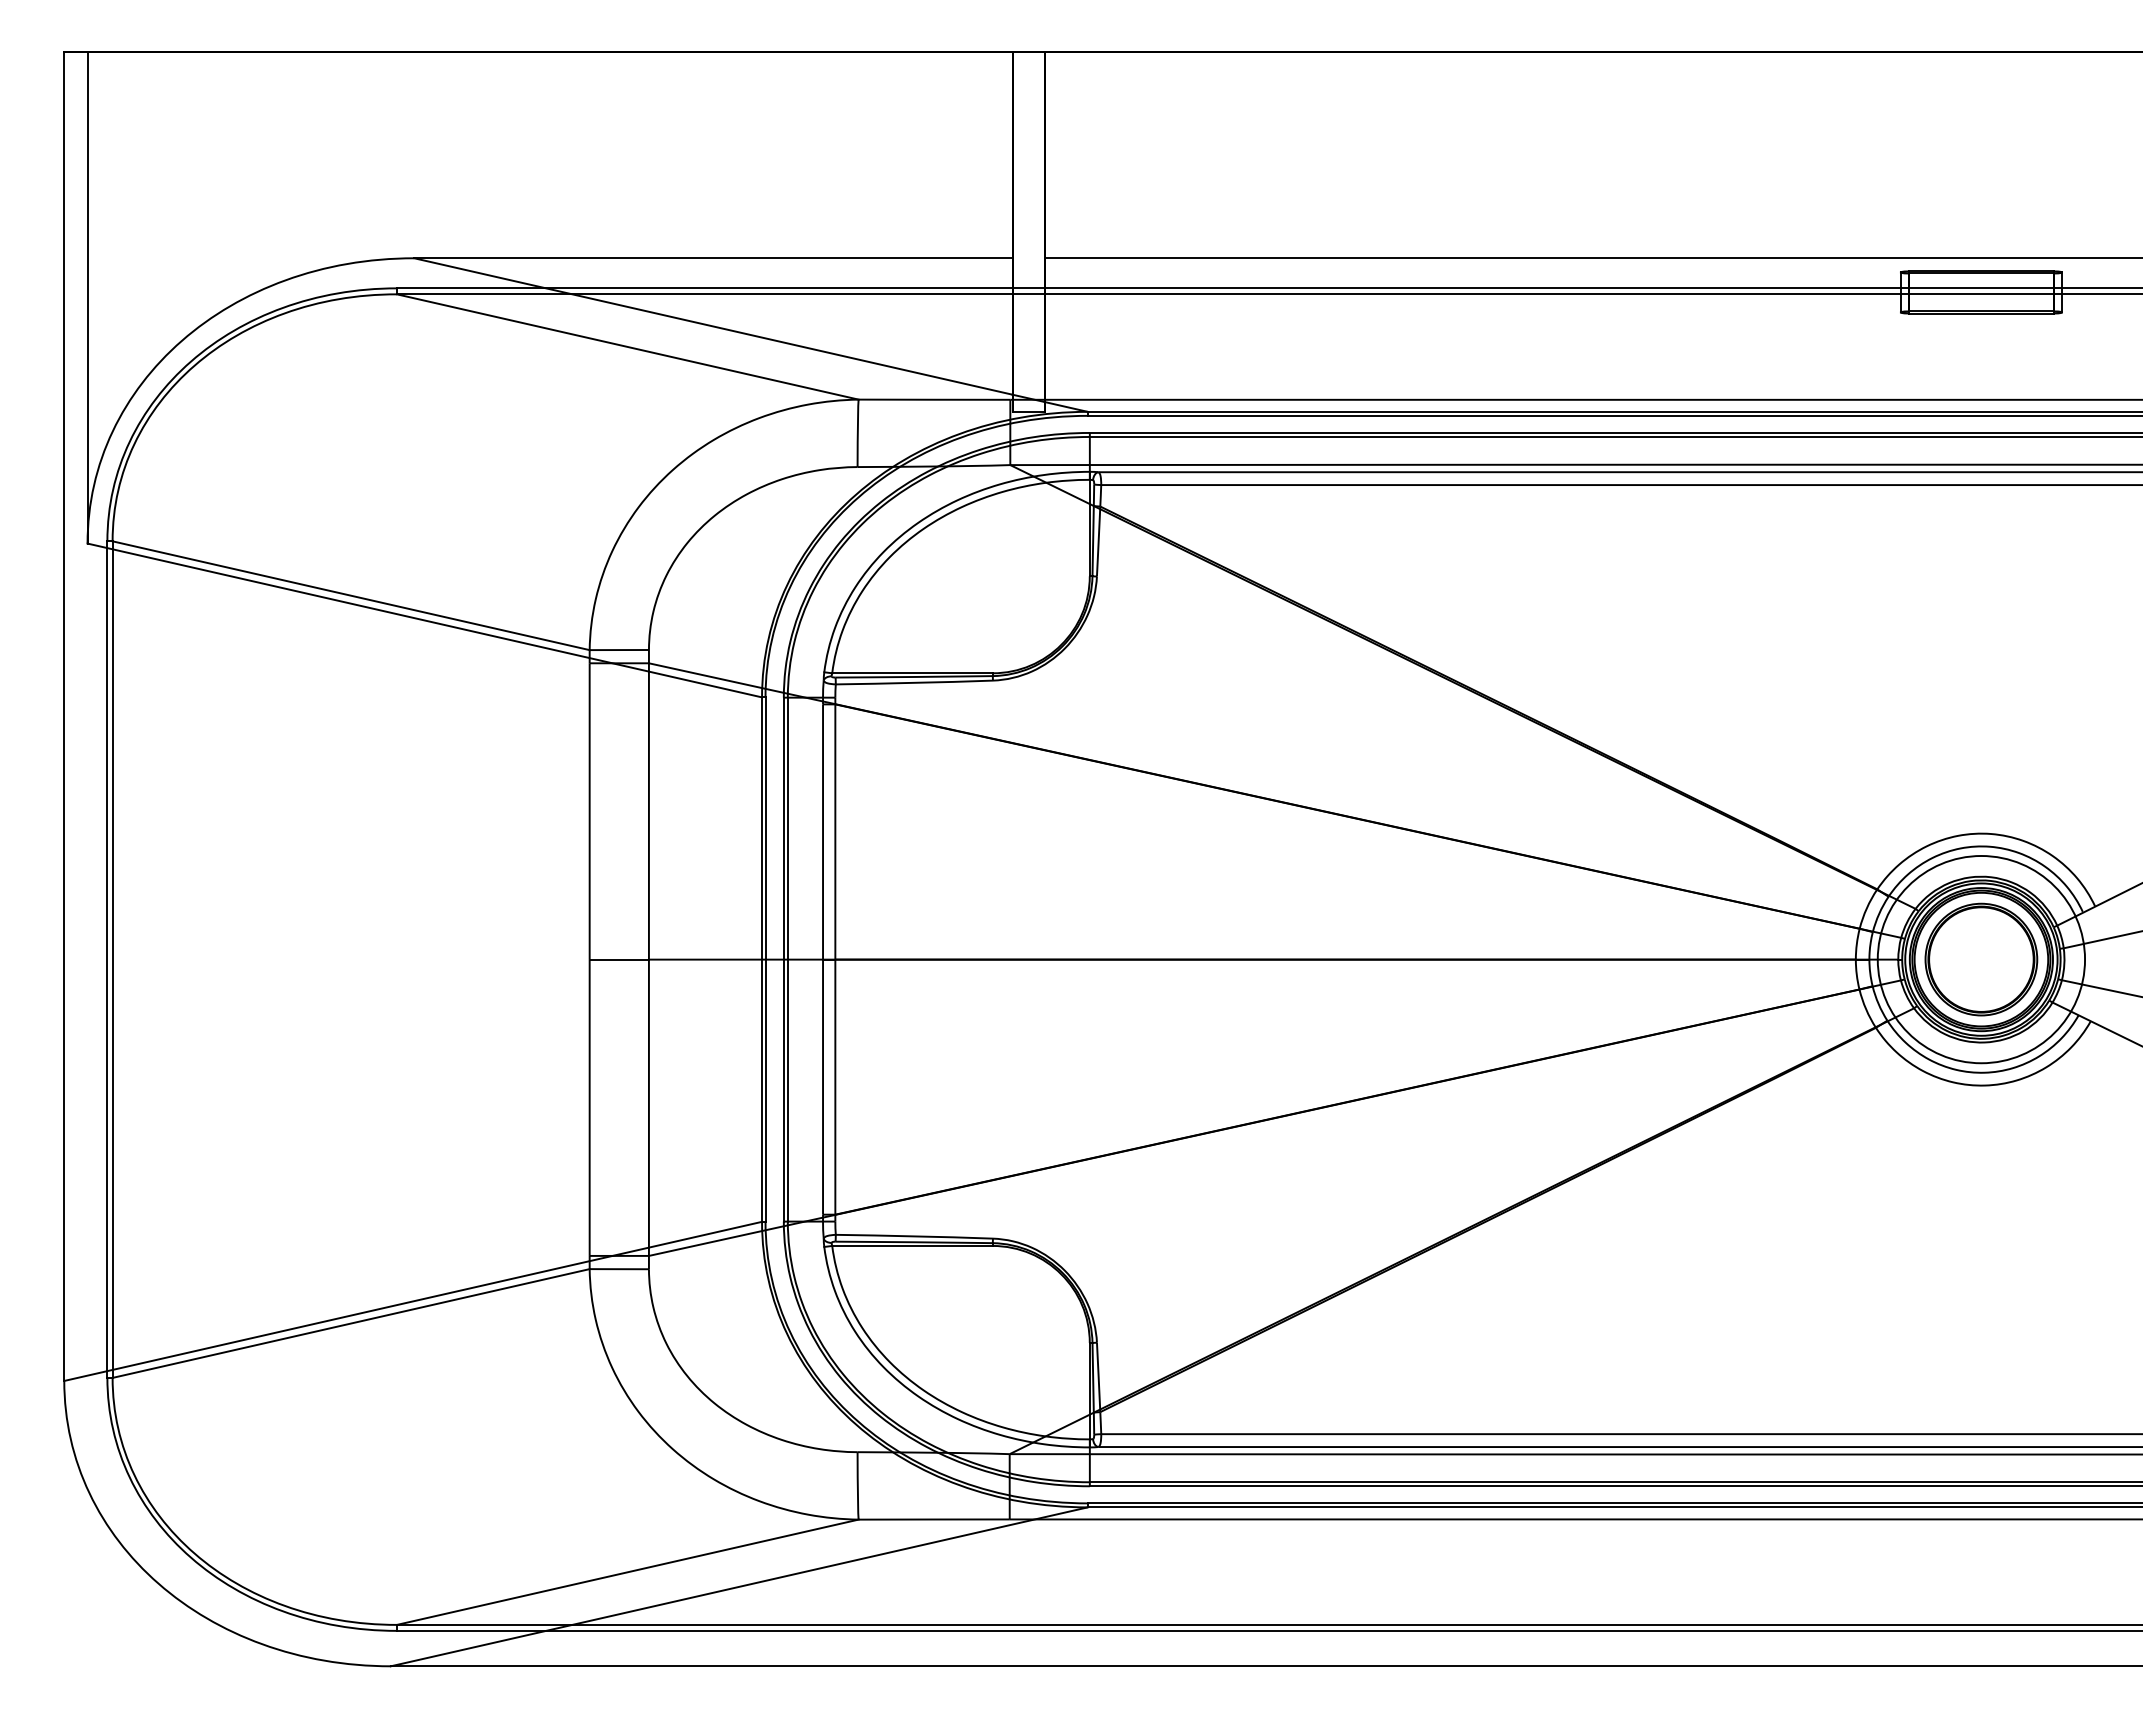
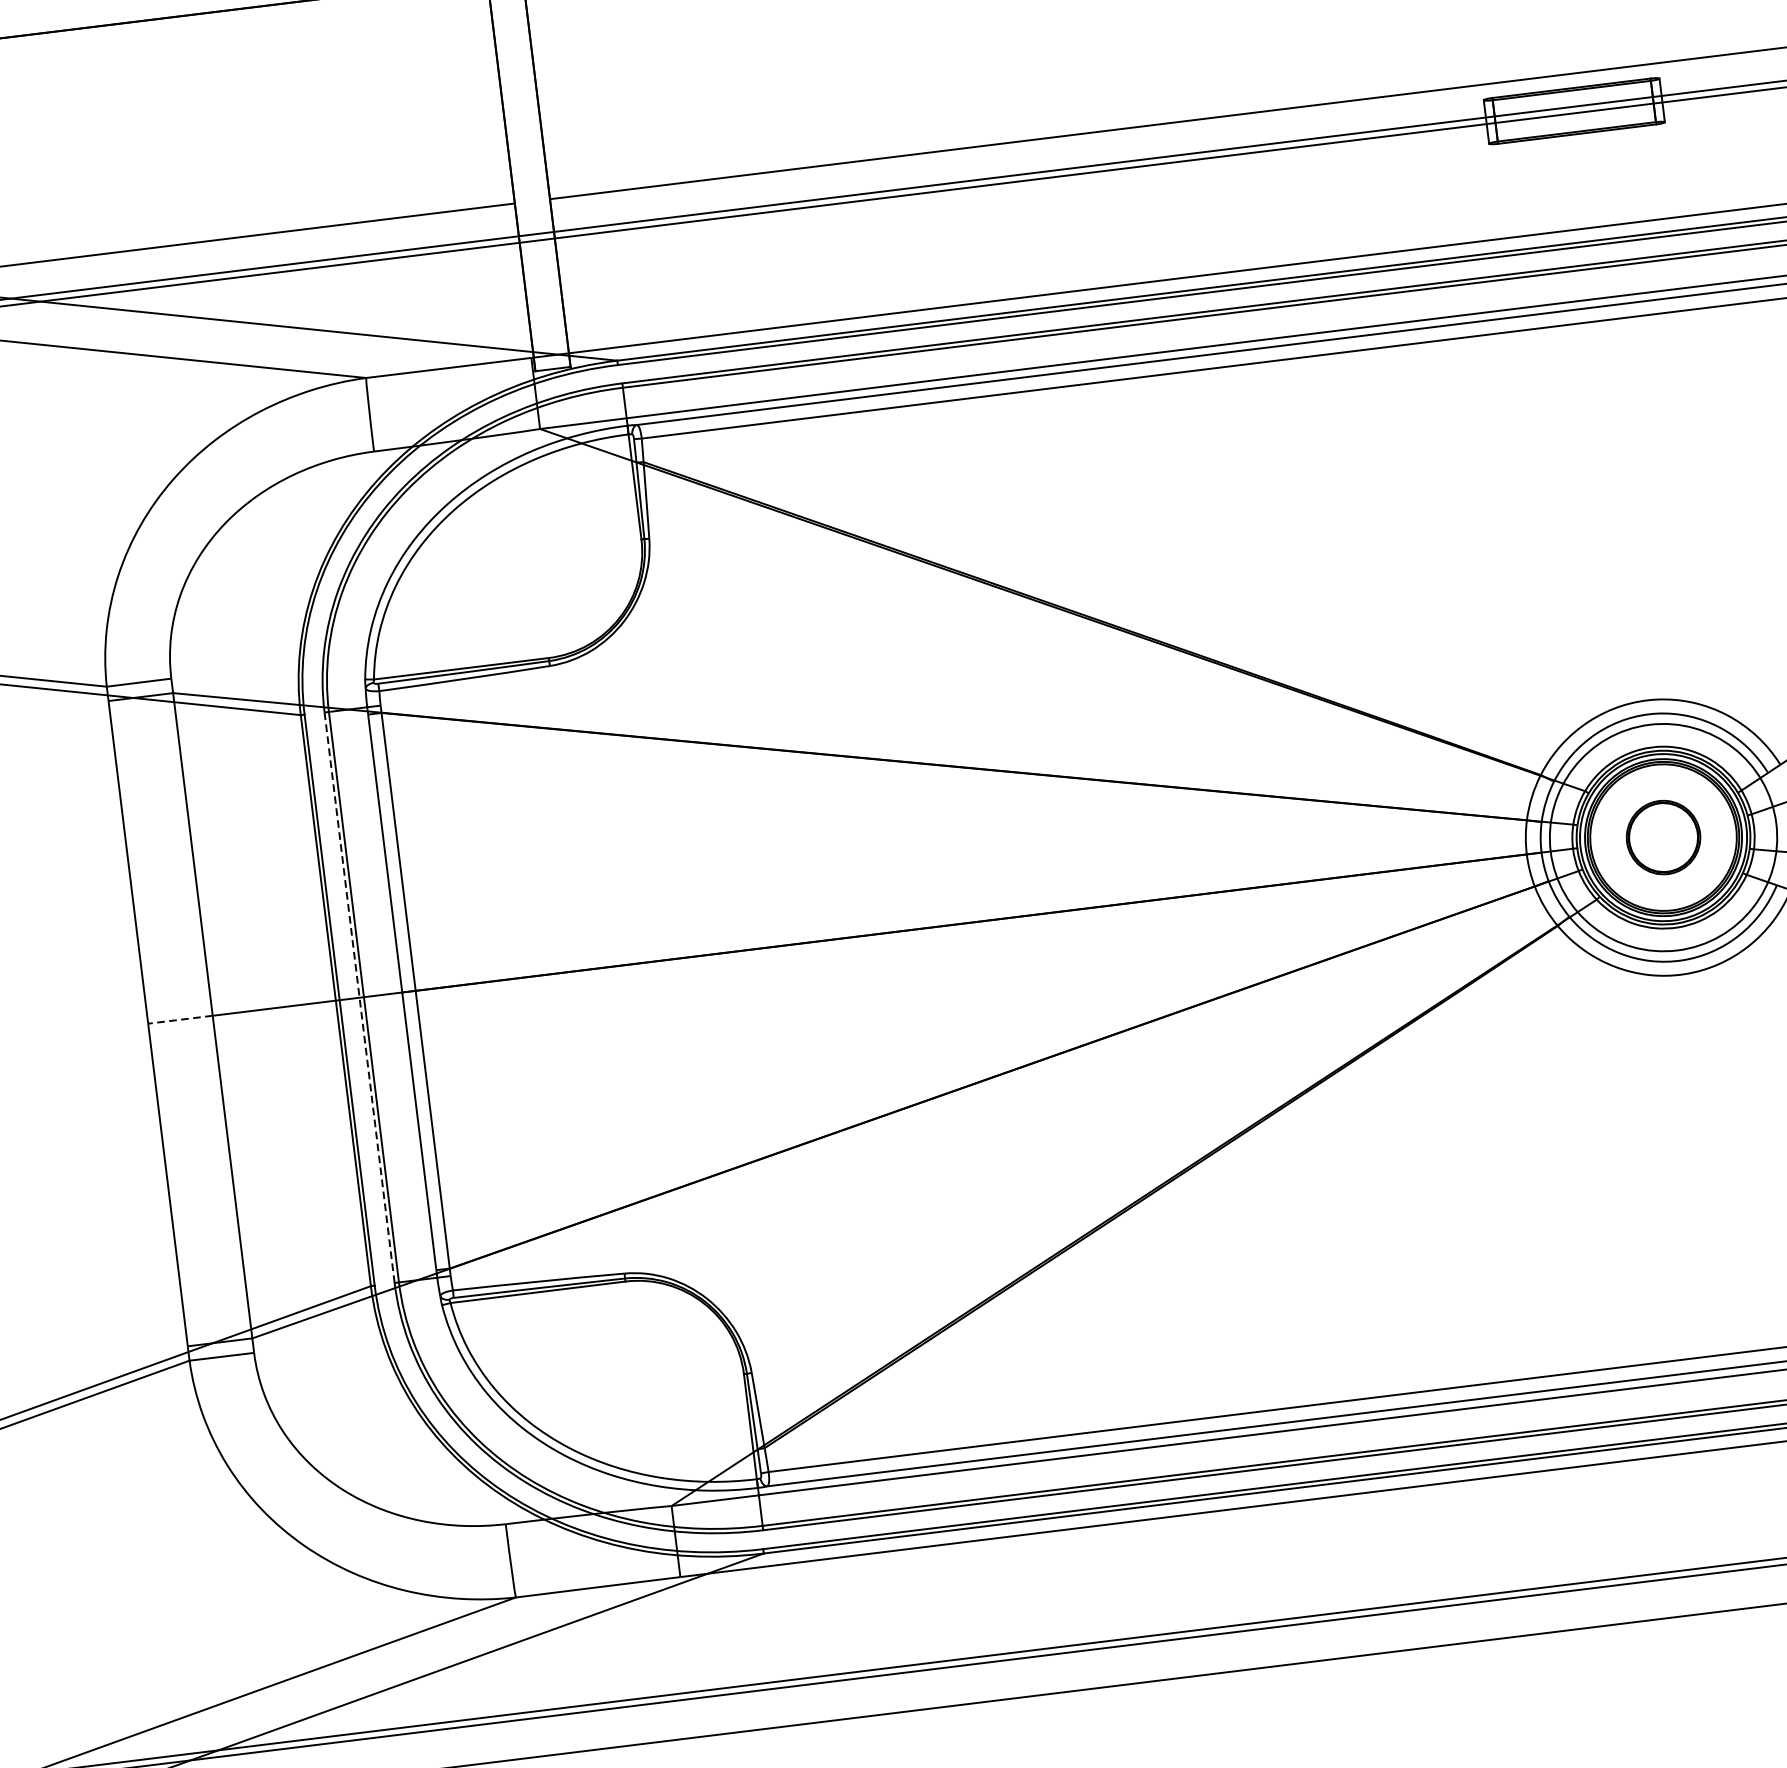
line: (619, 959) -> (180, 1019), solid -> dashed
line: (783, 959) -> (359, 997), solid -> dashed
part: (1981, 959) -> (1663, 837), size x0.6

